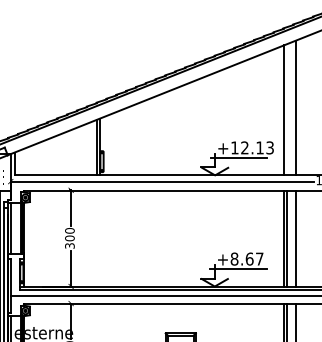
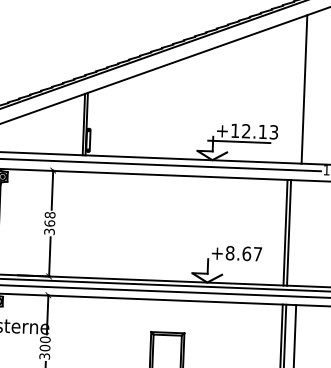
line: (284, 110) -> (291, 91), removed
text: (69, 234) -> (49, 219), 300 -> 368
line: (296, 238) -> (299, 233), removed
line: (238, 268) -> (234, 263), removed

